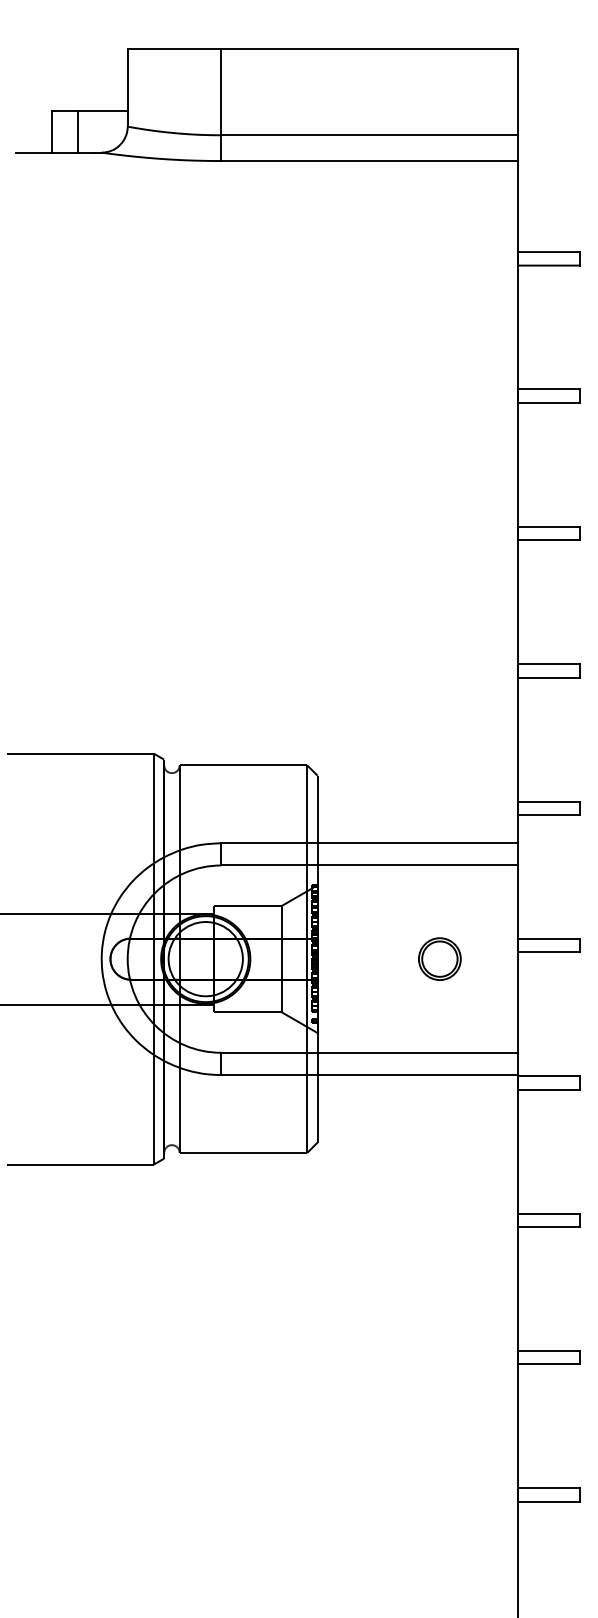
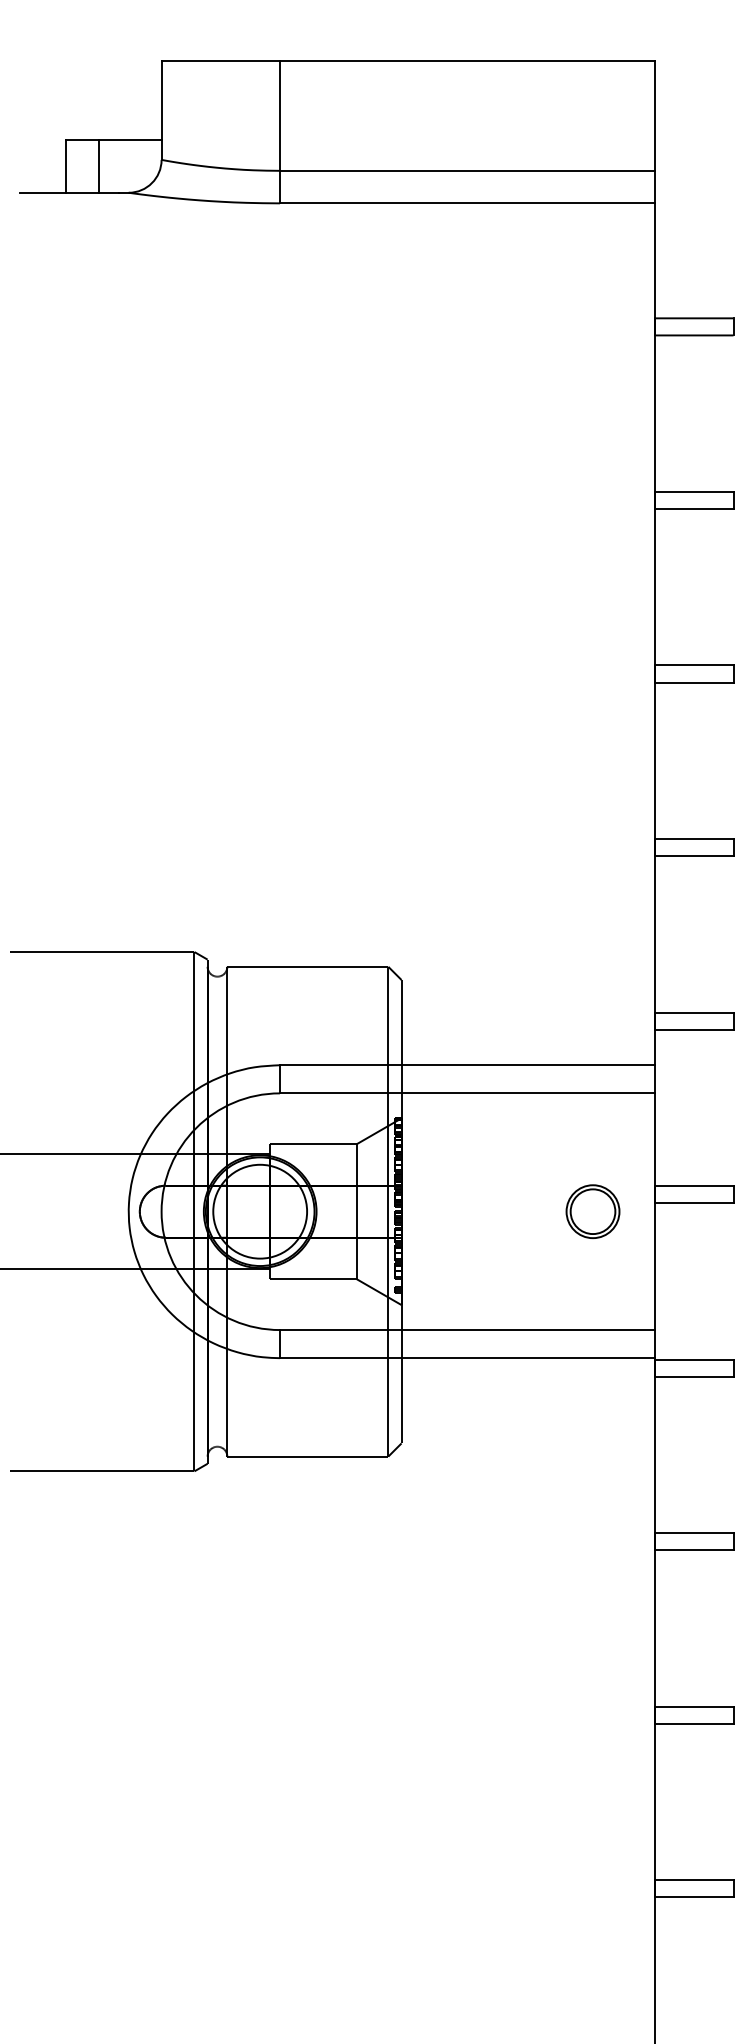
part: (439, 958) -> (592, 1211), moved

